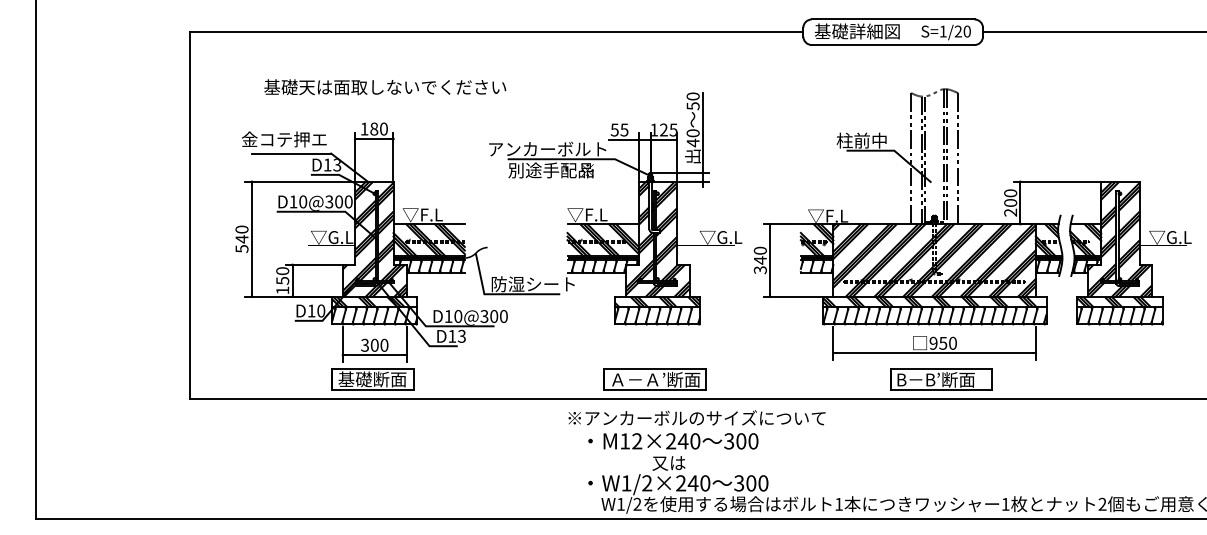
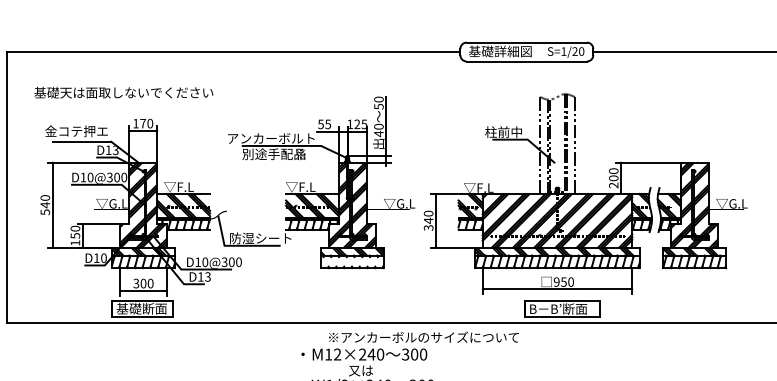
text: (385, 87) -> (124, 92), moved
text: (374, 128) -> (143, 123), 180 -> 170
hatch: (657, 315) -> (352, 261), removed
part: (654, 379) -> (350, 308), removed
text: (696, 417) -> (423, 336), moved

